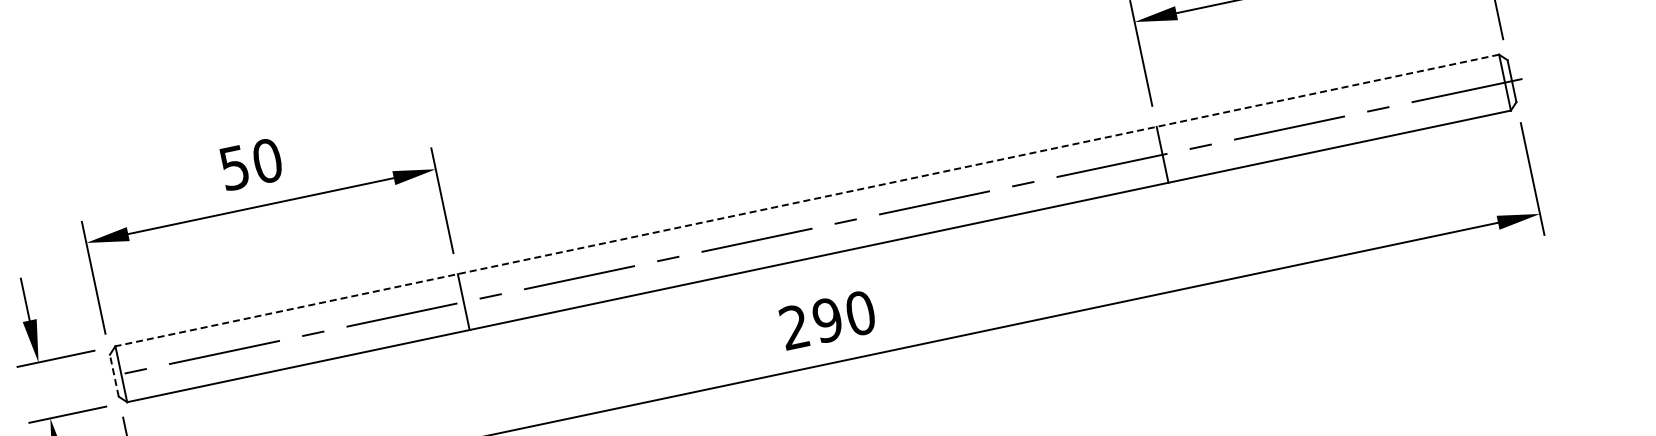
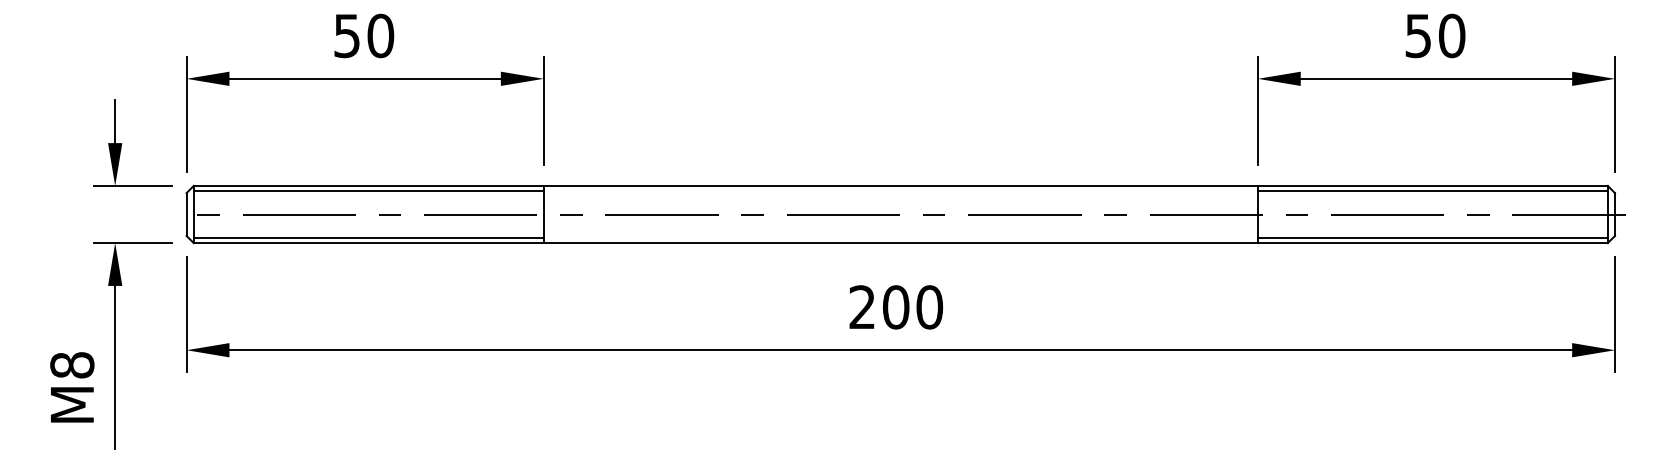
line: (1328, 96) -> (1432, 191), added
line: (1338, 141) -> (1432, 237), added
line: (806, 200) -> (900, 185), dashed -> solid
line: (287, 315) -> (368, 191), added
text: (827, 320) -> (895, 307), 290 -> 200
line: (297, 360) -> (368, 237), added
line: (114, 375) -> (186, 214), dashed -> solid

